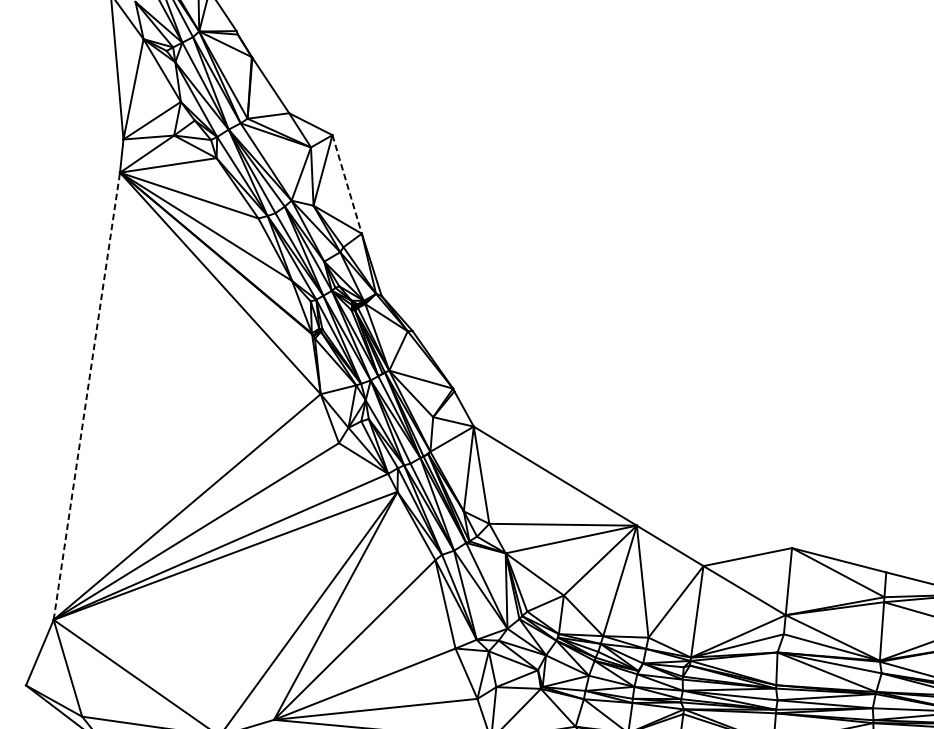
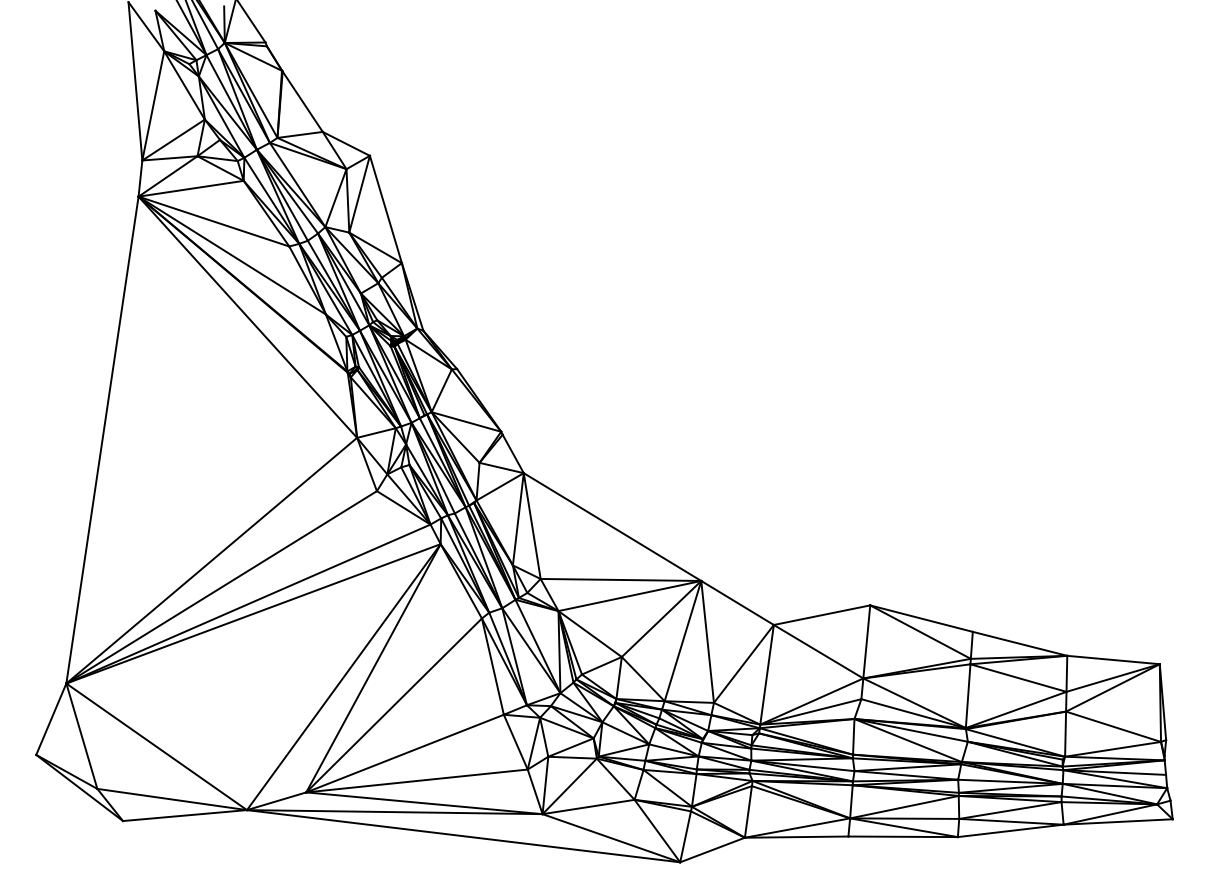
line: (346, 184) -> (385, 209), dashed -> solid
line: (86, 395) -> (102, 439), dashed -> solid

